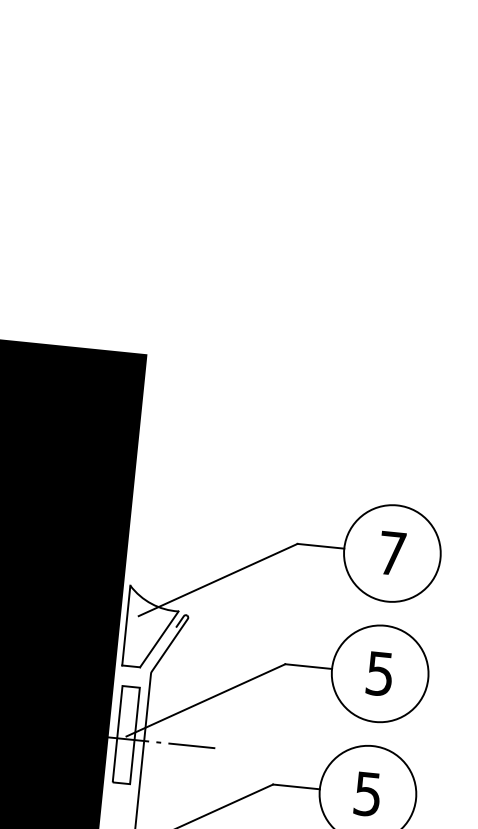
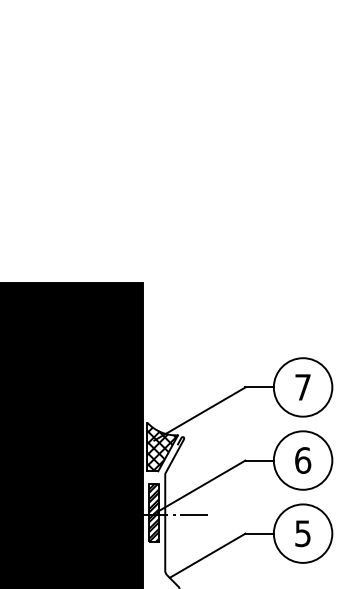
hatch: (150, 632) -> (162, 449), added
text: (380, 673) -> (303, 460), 5 -> 6
hatch: (125, 734) -> (153, 512), added

